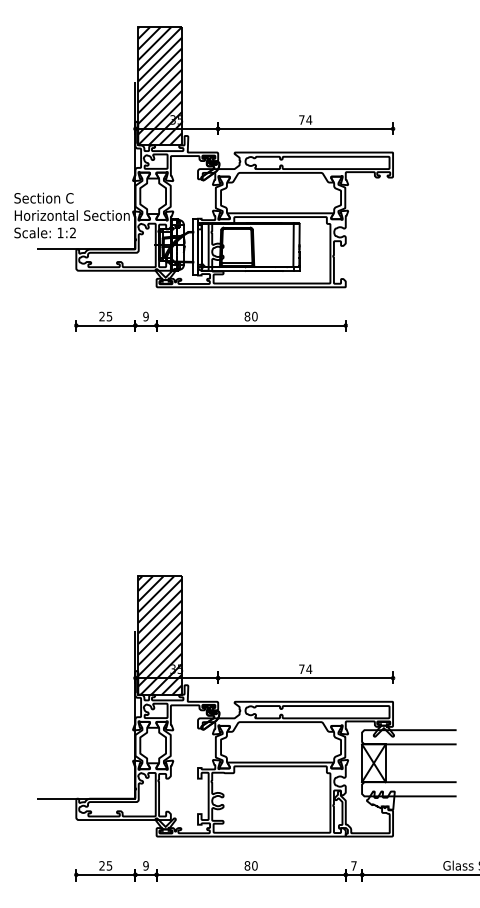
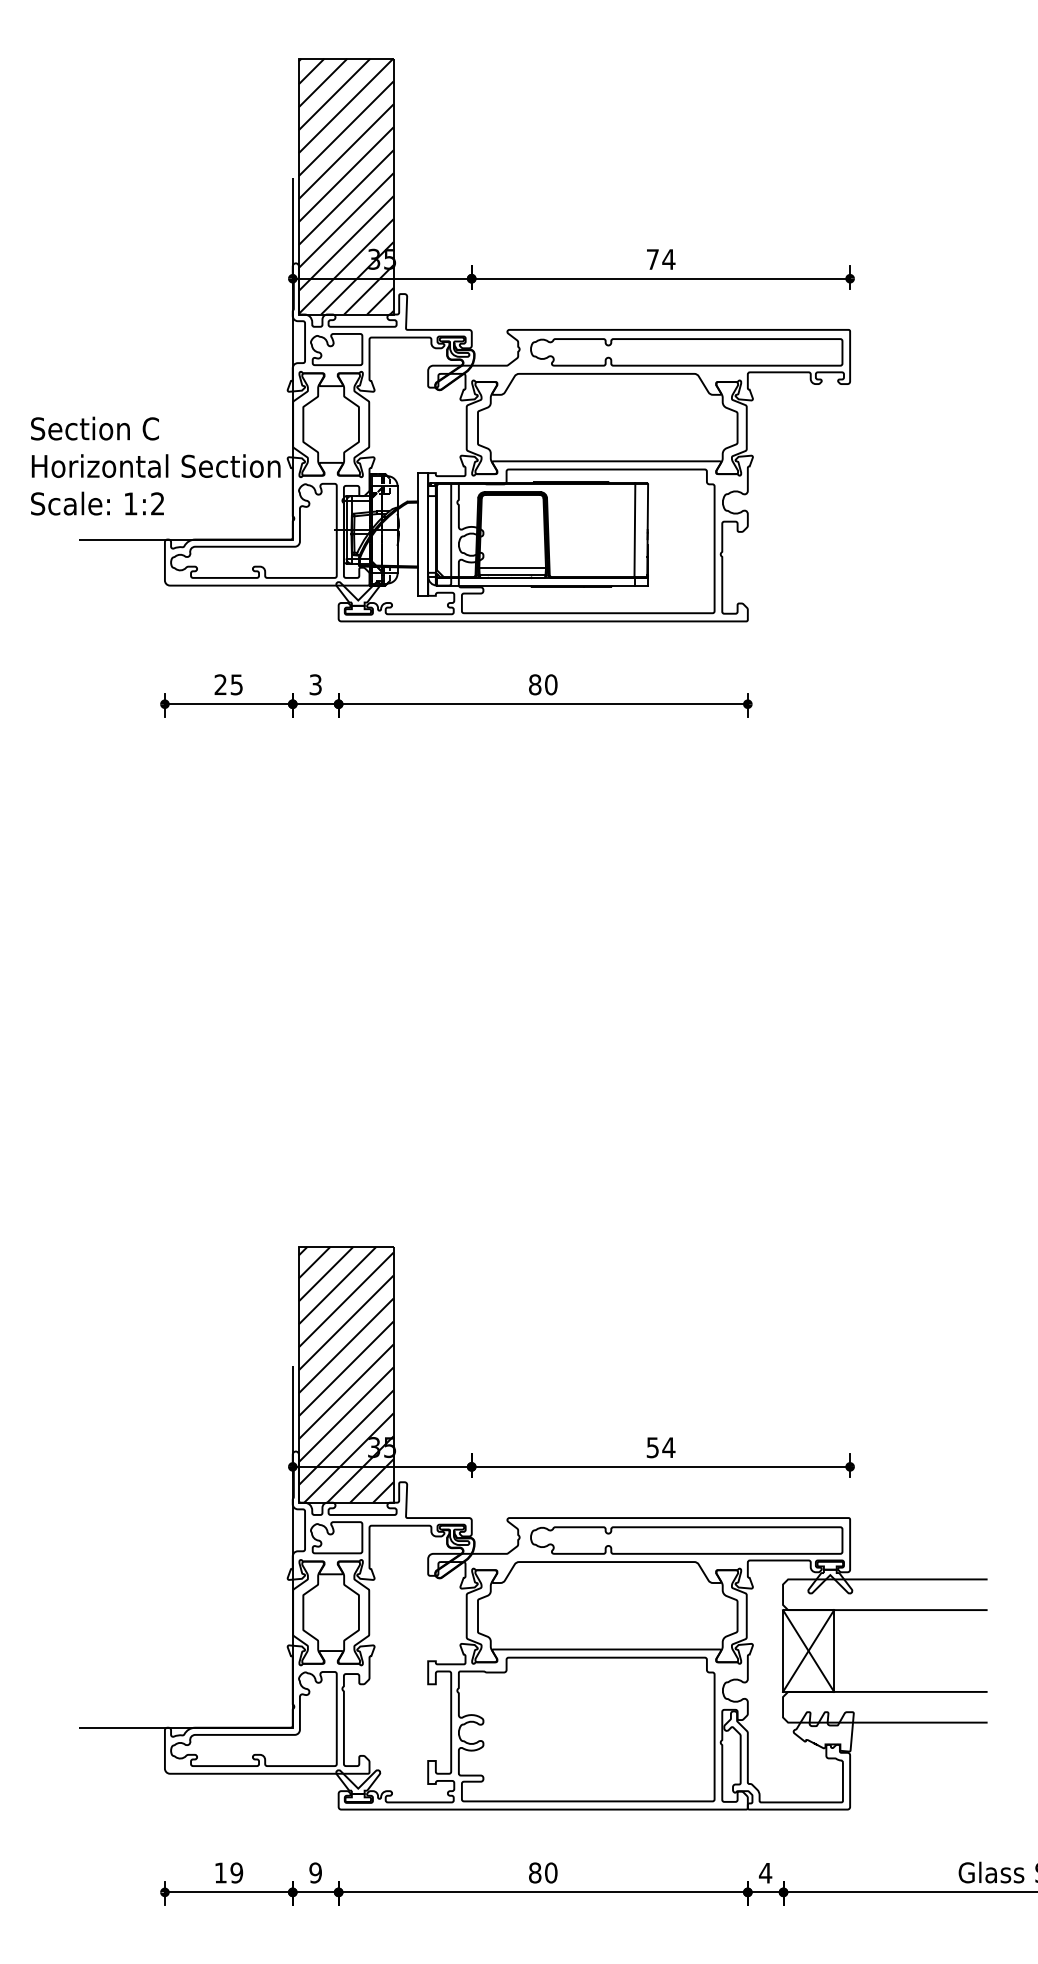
text: (145, 316) -> (314, 684), 9 -> 3
text: (301, 669) -> (652, 1448), 74 -> 54
text: (105, 865) -> (228, 1872), 25 -> 19
text: (353, 865) -> (764, 1872), 7 -> 4

